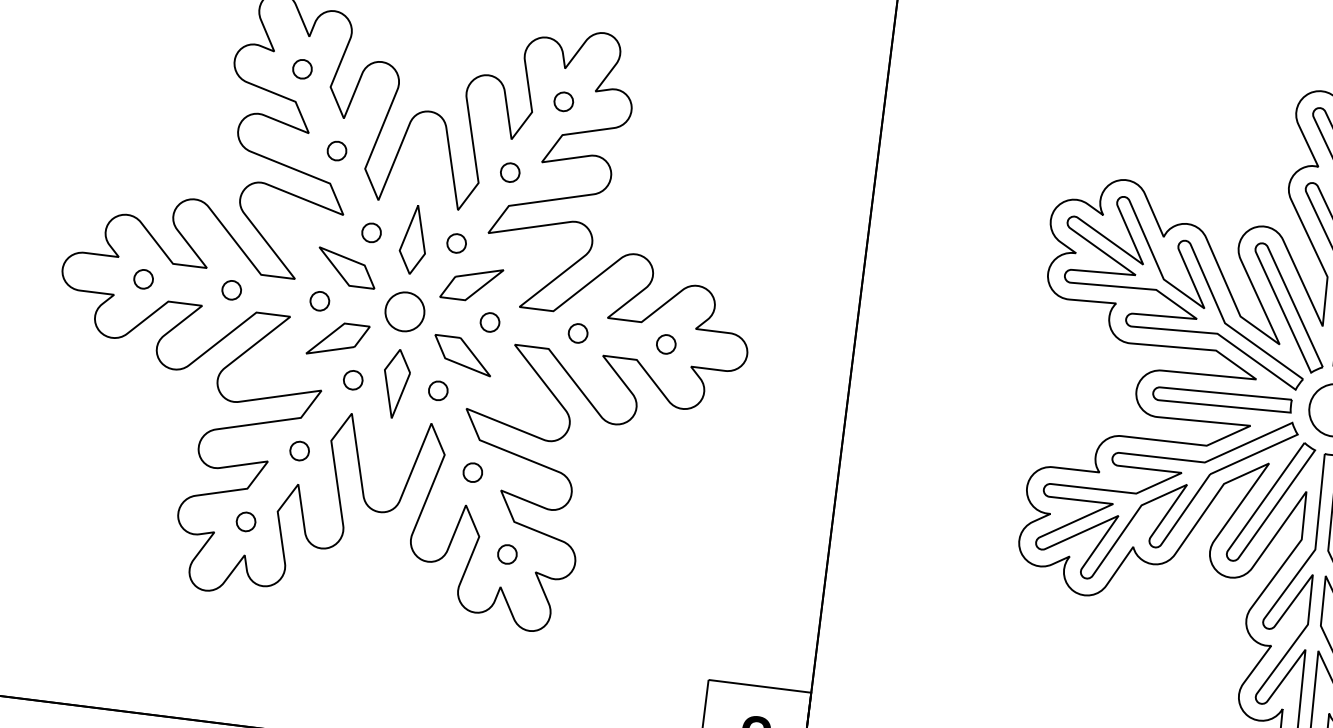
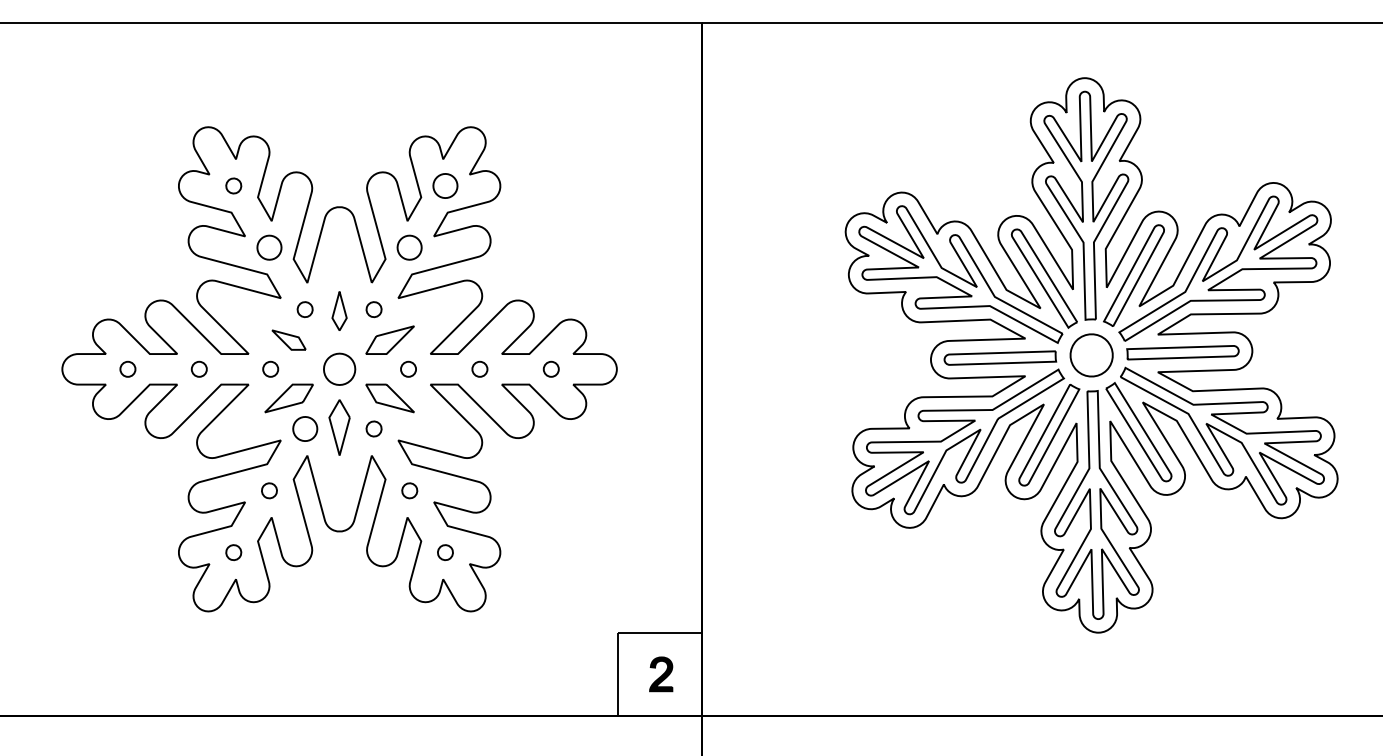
part: (563, 101) -> (445, 185), size x1.6
part: (337, 150) -> (269, 247), size x1.6
part: (509, 172) -> (409, 247), size x1.6
part: (413, 240) -> (339, 311), size x0.7
part: (346, 267) -> (288, 339), size x0.7
part: (352, 379) -> (304, 428), size x1.6

